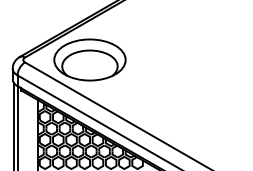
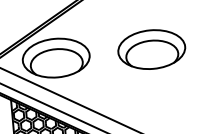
part: (191, 59) -> (151, 49), added

